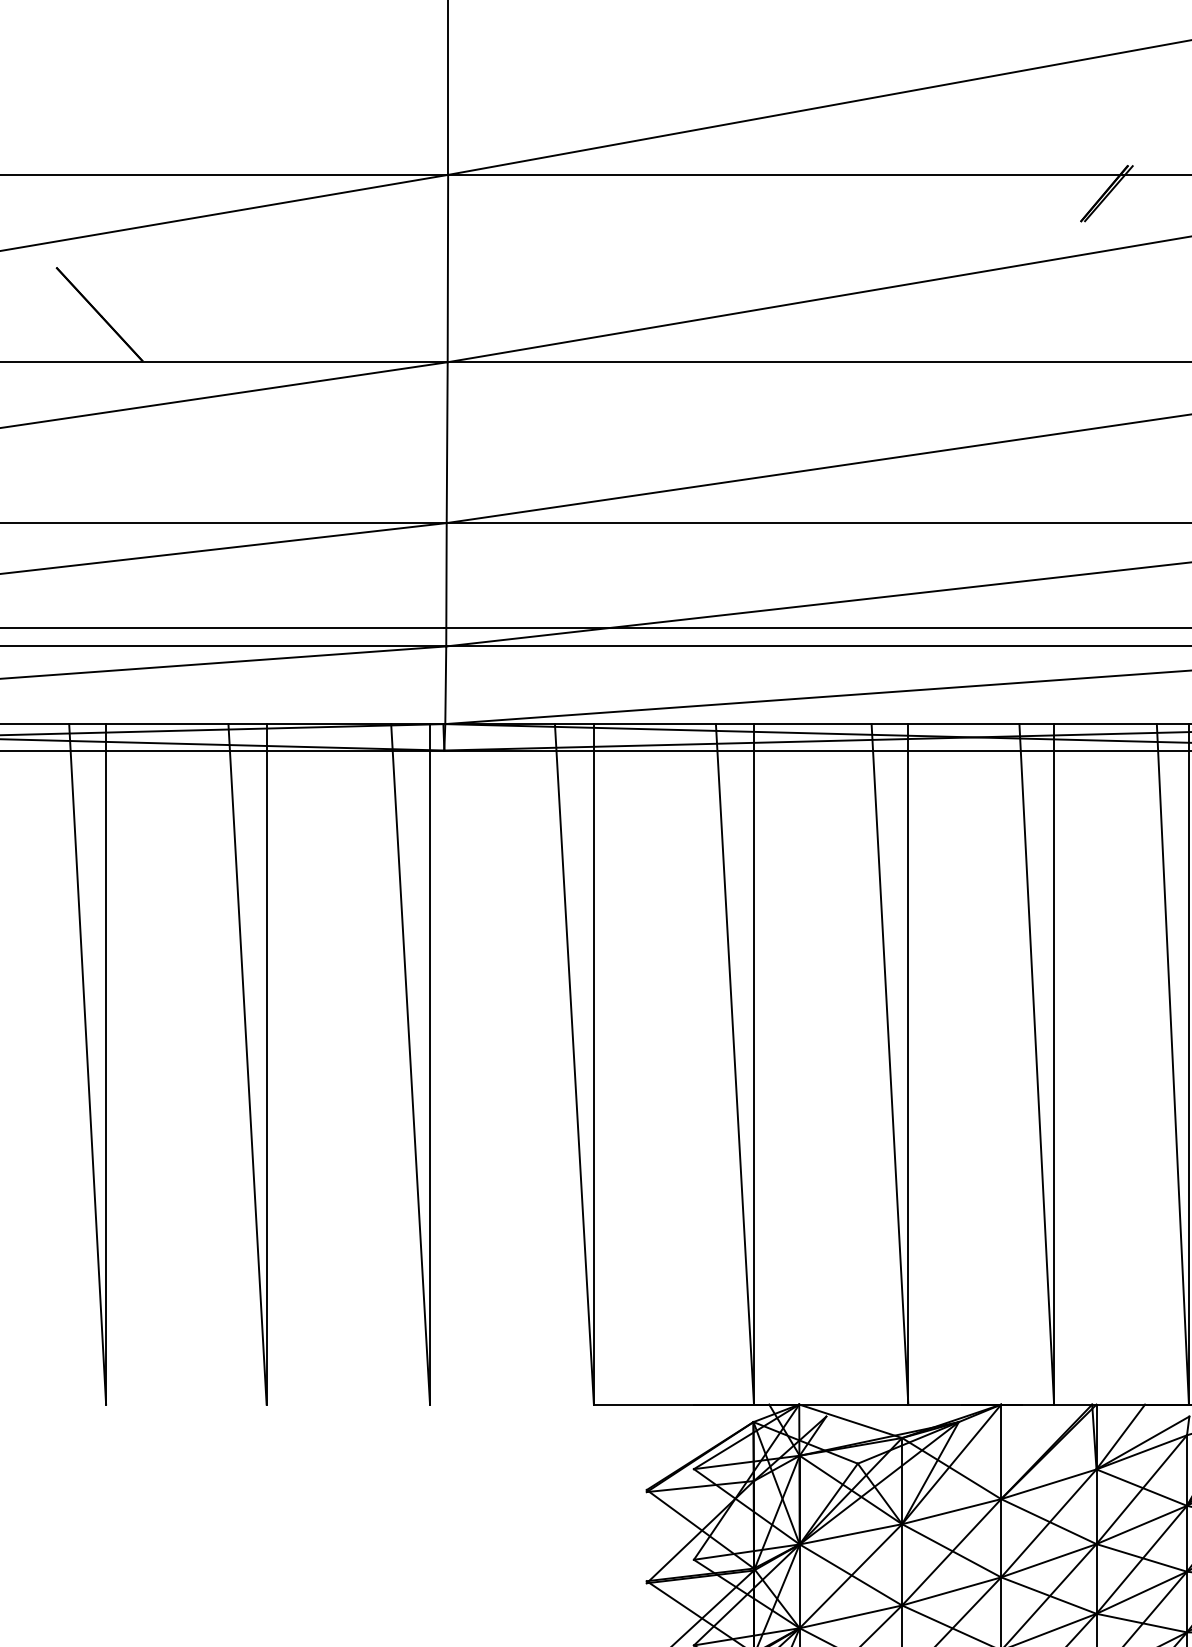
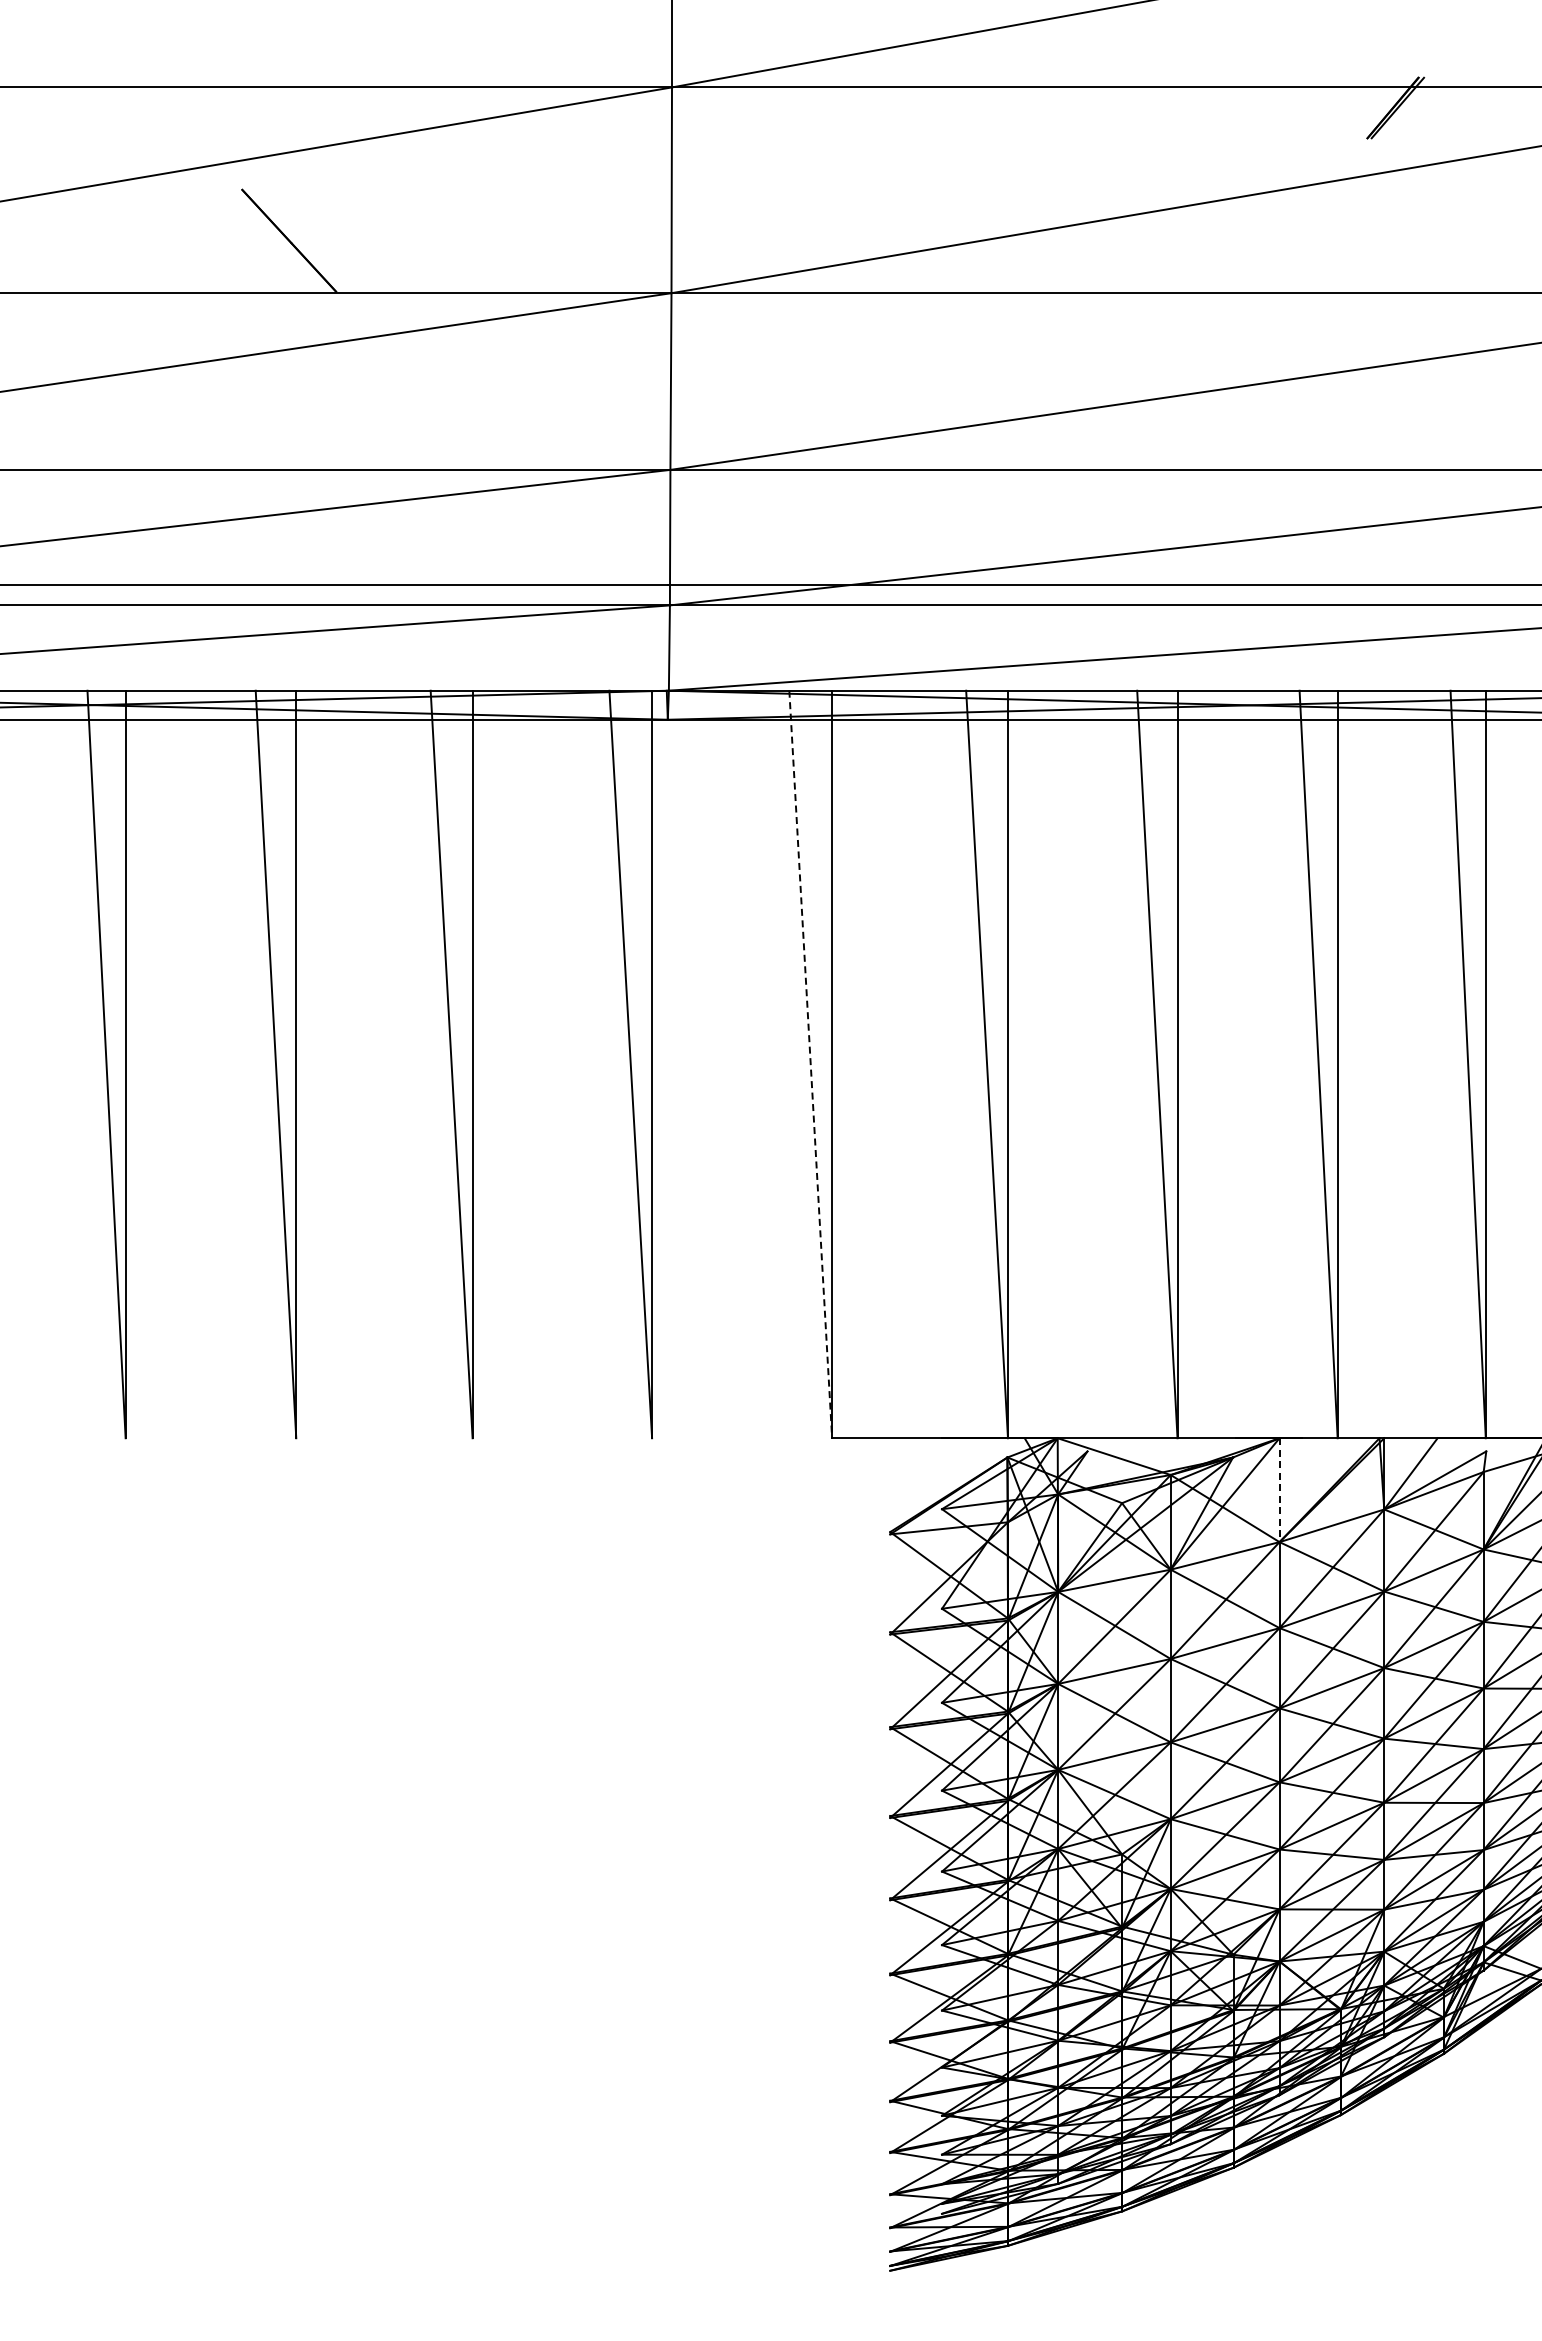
line: (574, 1064) -> (810, 1064), solid -> dashed
line: (1001, 1452) -> (1279, 1490), solid -> dashed

